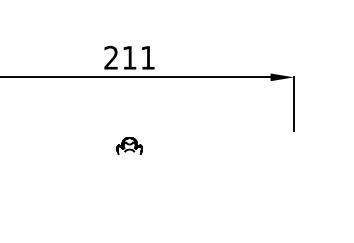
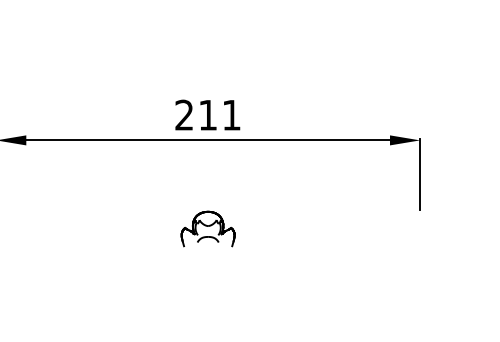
part: (129, 145) -> (207, 228), size x1.67

